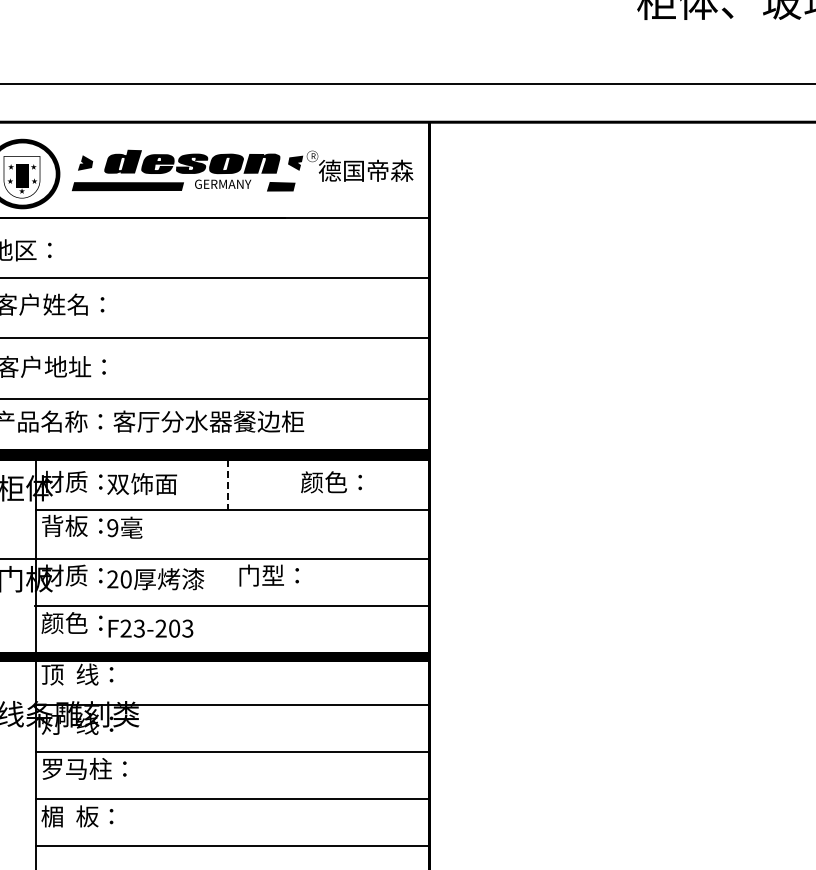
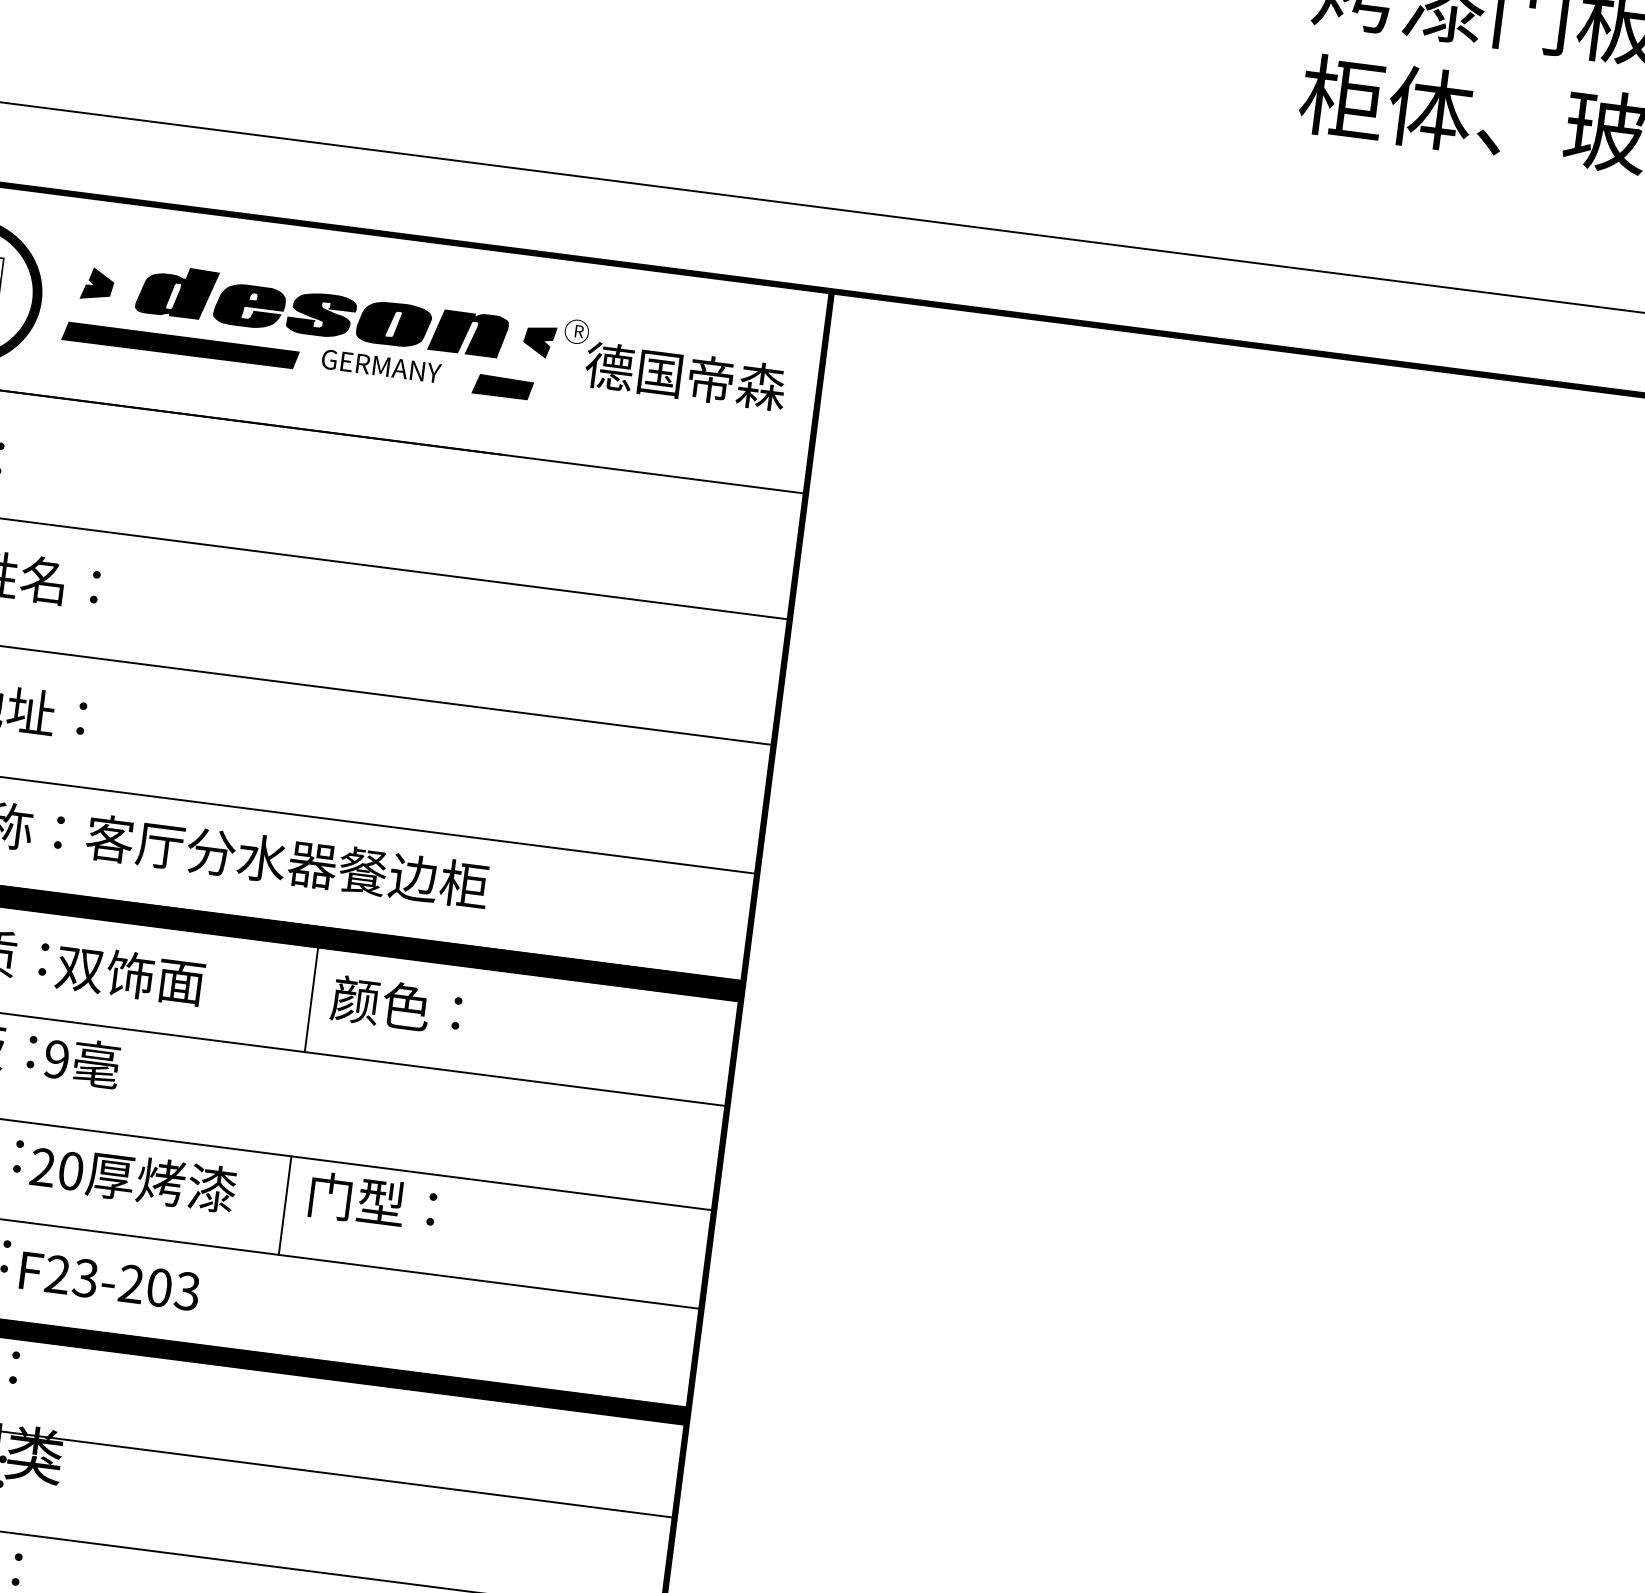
text: (331, 482) -> (396, 1005), moved
line: (228, 484) -> (311, 999), dashed -> solid
line: (228, 582) -> (285, 1205), added

